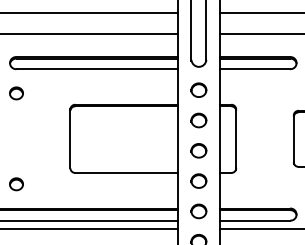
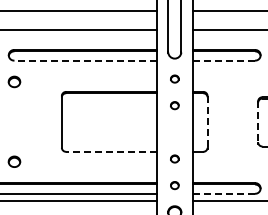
line: (97, 69) -> (85, 60), solid -> dashed
line: (254, 69) -> (223, 60), solid -> dashed
part: (198, 89) -> (174, 78), size x0.6
part: (198, 120) -> (174, 105), size x0.6
line: (236, 138) -> (207, 121), solid -> dashed
line: (294, 138) -> (258, 121), solid -> dashed
part: (198, 150) -> (174, 132), removed
line: (125, 172) -> (110, 151), solid -> dashed
part: (198, 180) -> (174, 158), size x0.6
part: (198, 211) -> (174, 185), size x0.6
line: (254, 220) -> (223, 193), solid -> dashed

